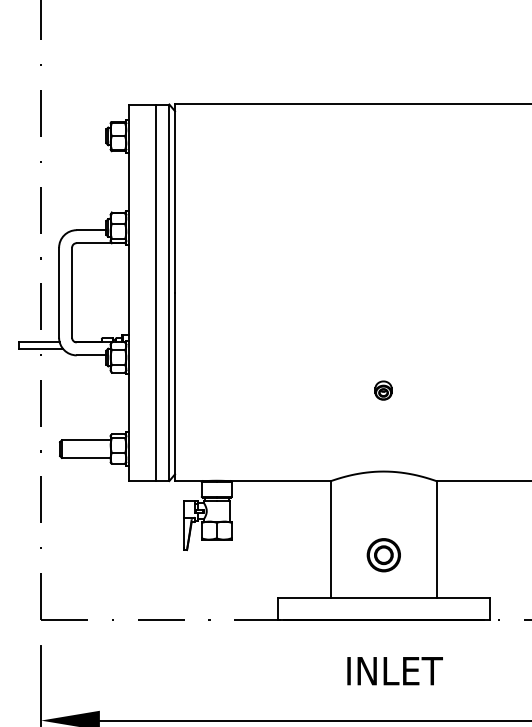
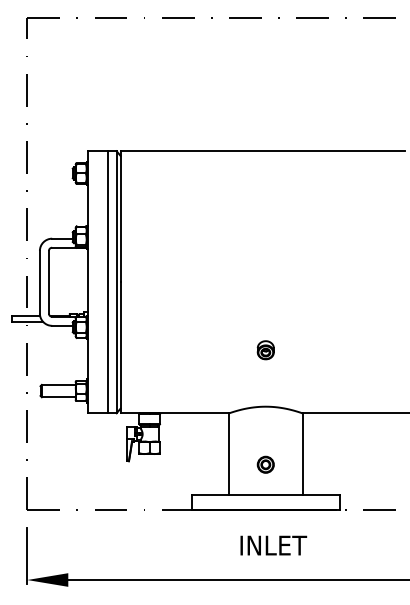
part: (383, 390) -> (265, 350), size x1.43
part: (383, 554) -> (265, 464), size x0.71

